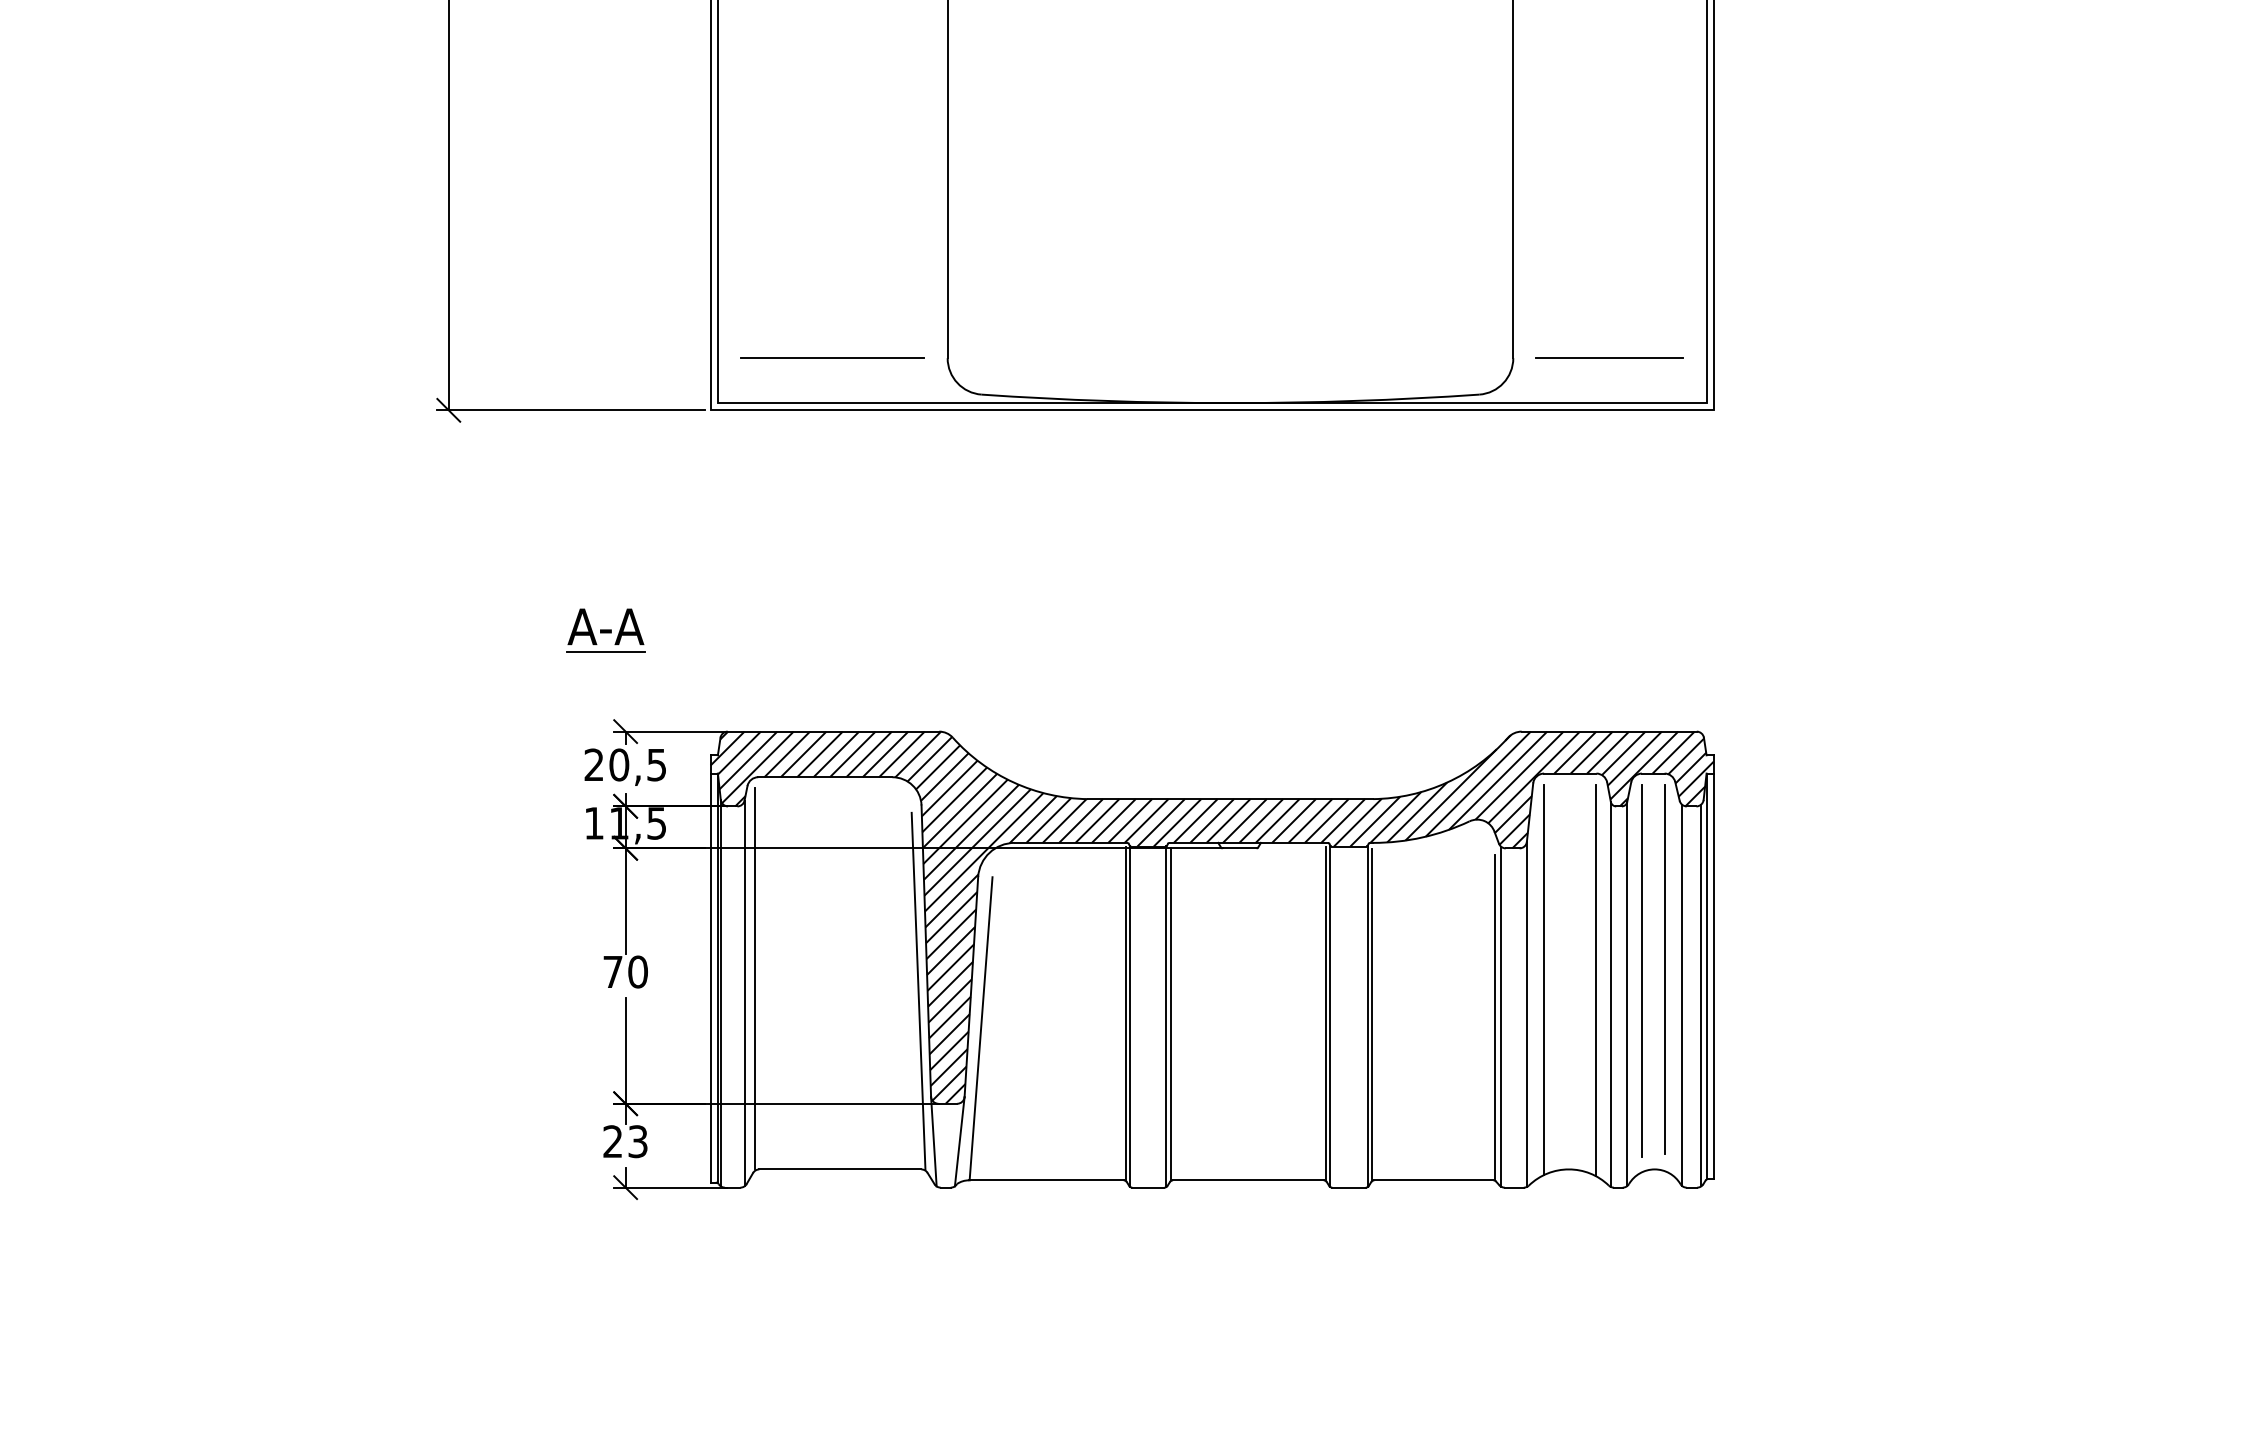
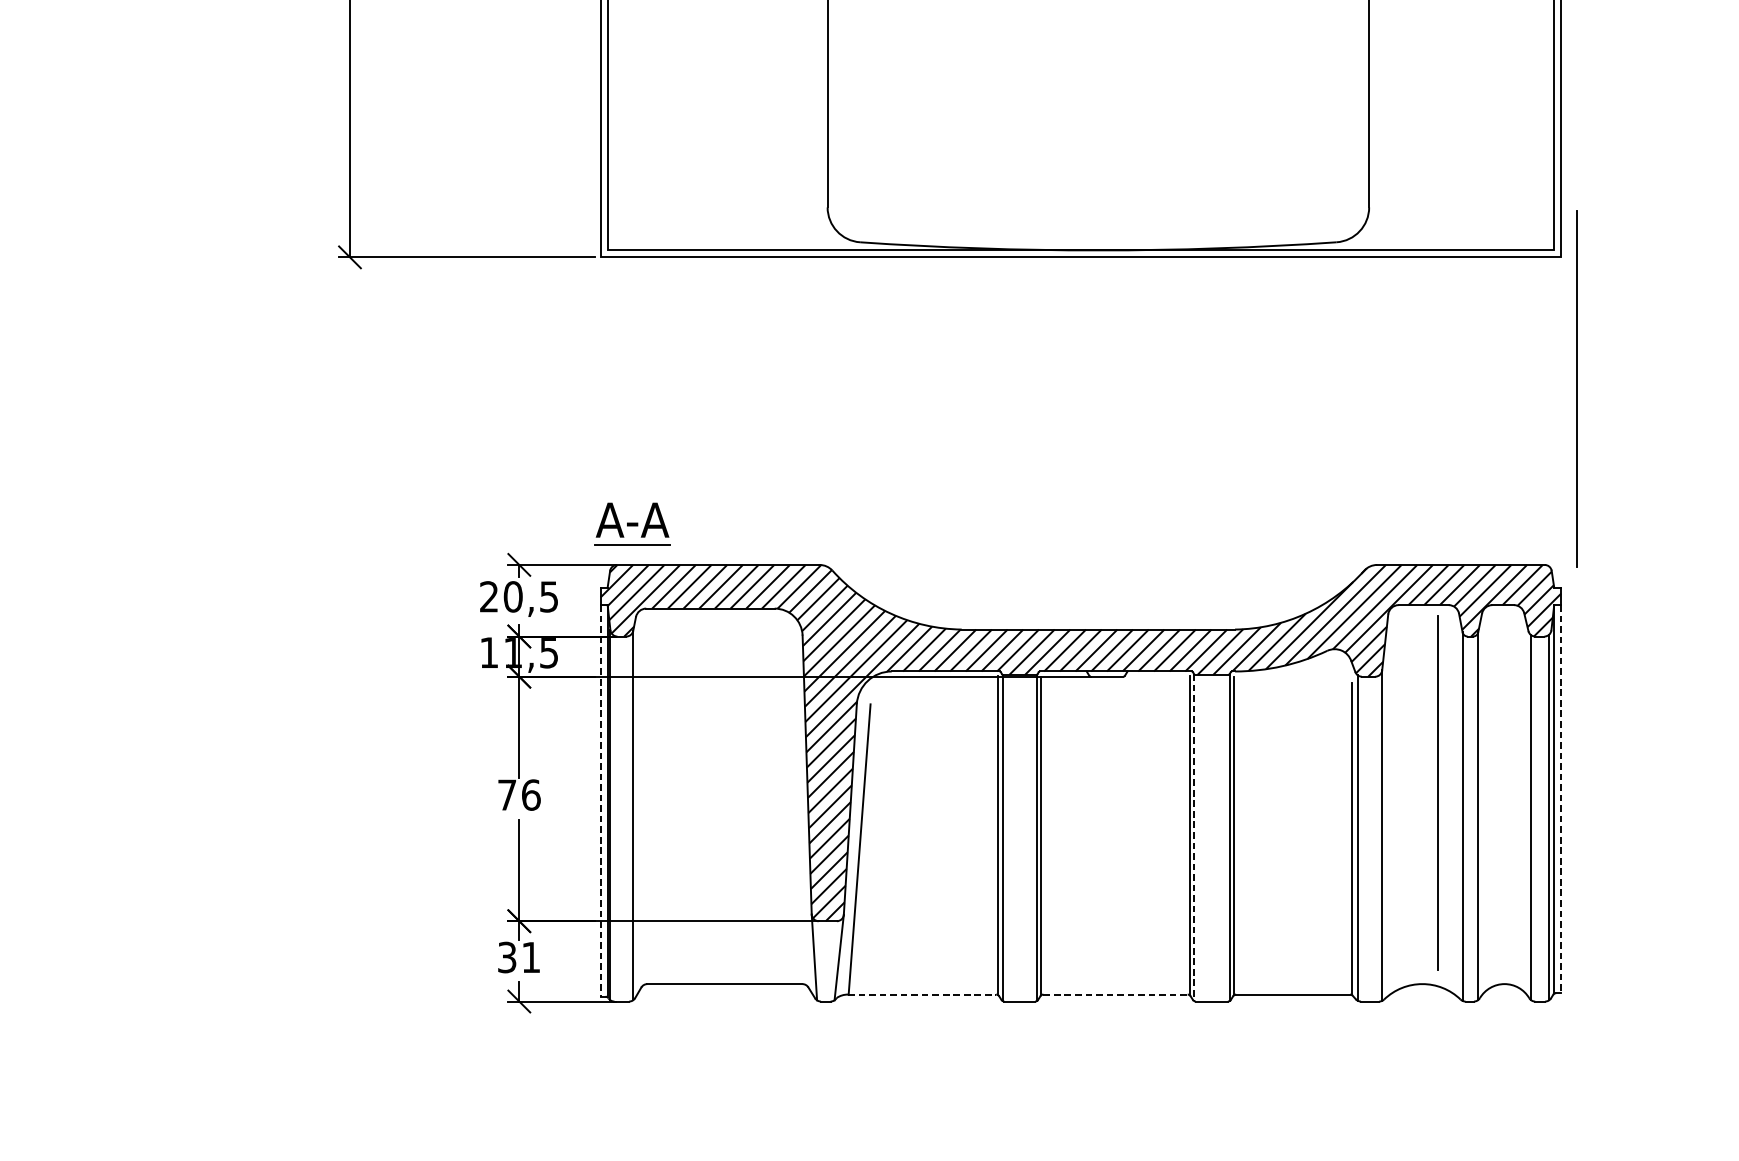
line: (1609, 357) -> (1461, 206), removed
line: (832, 358) -> (717, 207), removed
part: (605, 630) -> (632, 523), moved
line: (1664, 969) -> (1438, 792), moved
line: (1641, 970) -> (1576, 388), moved
text: (638, 971) -> (531, 794), 70 -> 76
line: (1713, 976) -> (1560, 799), solid -> dashed
line: (710, 978) -> (600, 801), solid -> dashed
line: (755, 978) -> (643, 801), removed
line: (1544, 979) -> (1399, 802), removed
line: (1596, 980) -> (1448, 803), removed
line: (918, 990) -> (799, 812), removed
line: (1330, 1016) -> (1194, 837), solid -> dashed
text: (625, 1141) -> (519, 957), 23 -> 31
line: (1046, 1180) -> (922, 994), solid -> dashed
line: (1248, 1180) -> (1115, 994), solid -> dashed

